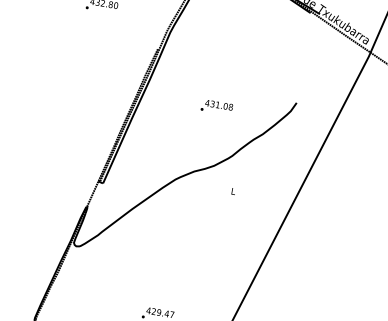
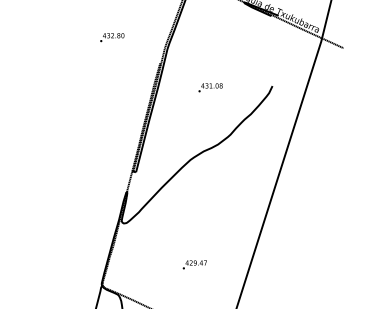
text: (216, 106) -> (210, 87), moved

